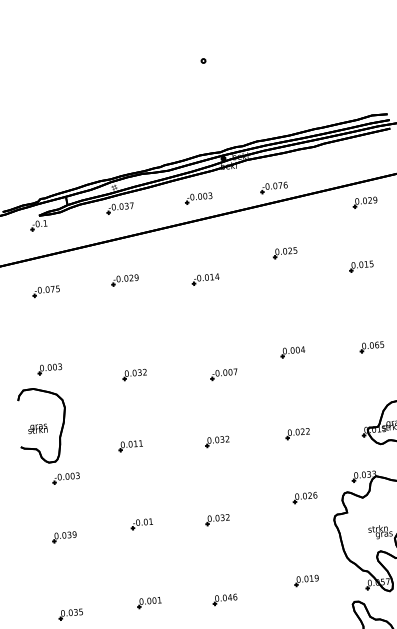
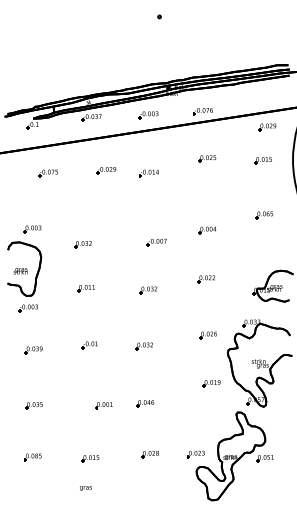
part: (360, 266) -> (262, 160), moved
part: (125, 280) -> (106, 170), moved
part: (45, 291) -> (47, 173), moved
part: (372, 347) -> (264, 215), moved
part: (133, 374) -> (82, 244), moved
part: (297, 434) -> (206, 279), moved
part: (65, 478) -> (27, 308), moved
part: (306, 580) -> (211, 383), moved
part: (148, 602) -> (103, 405), moved

